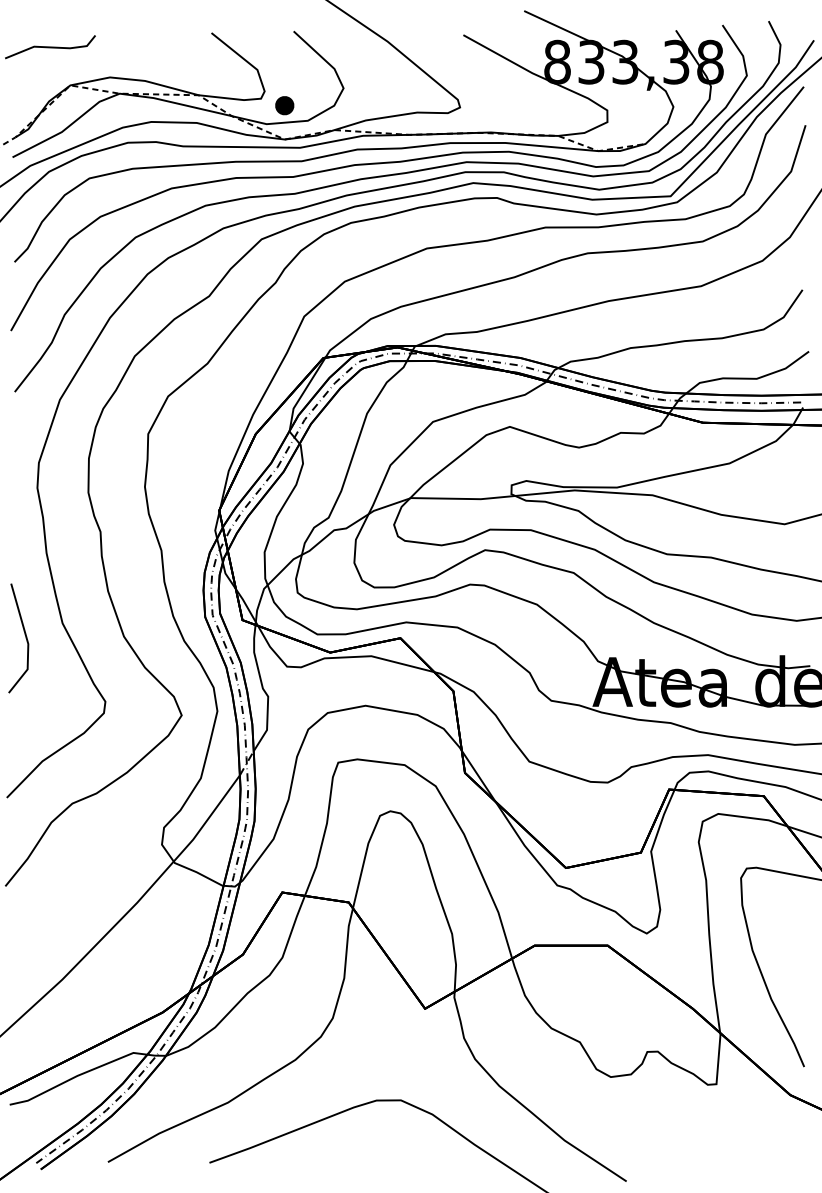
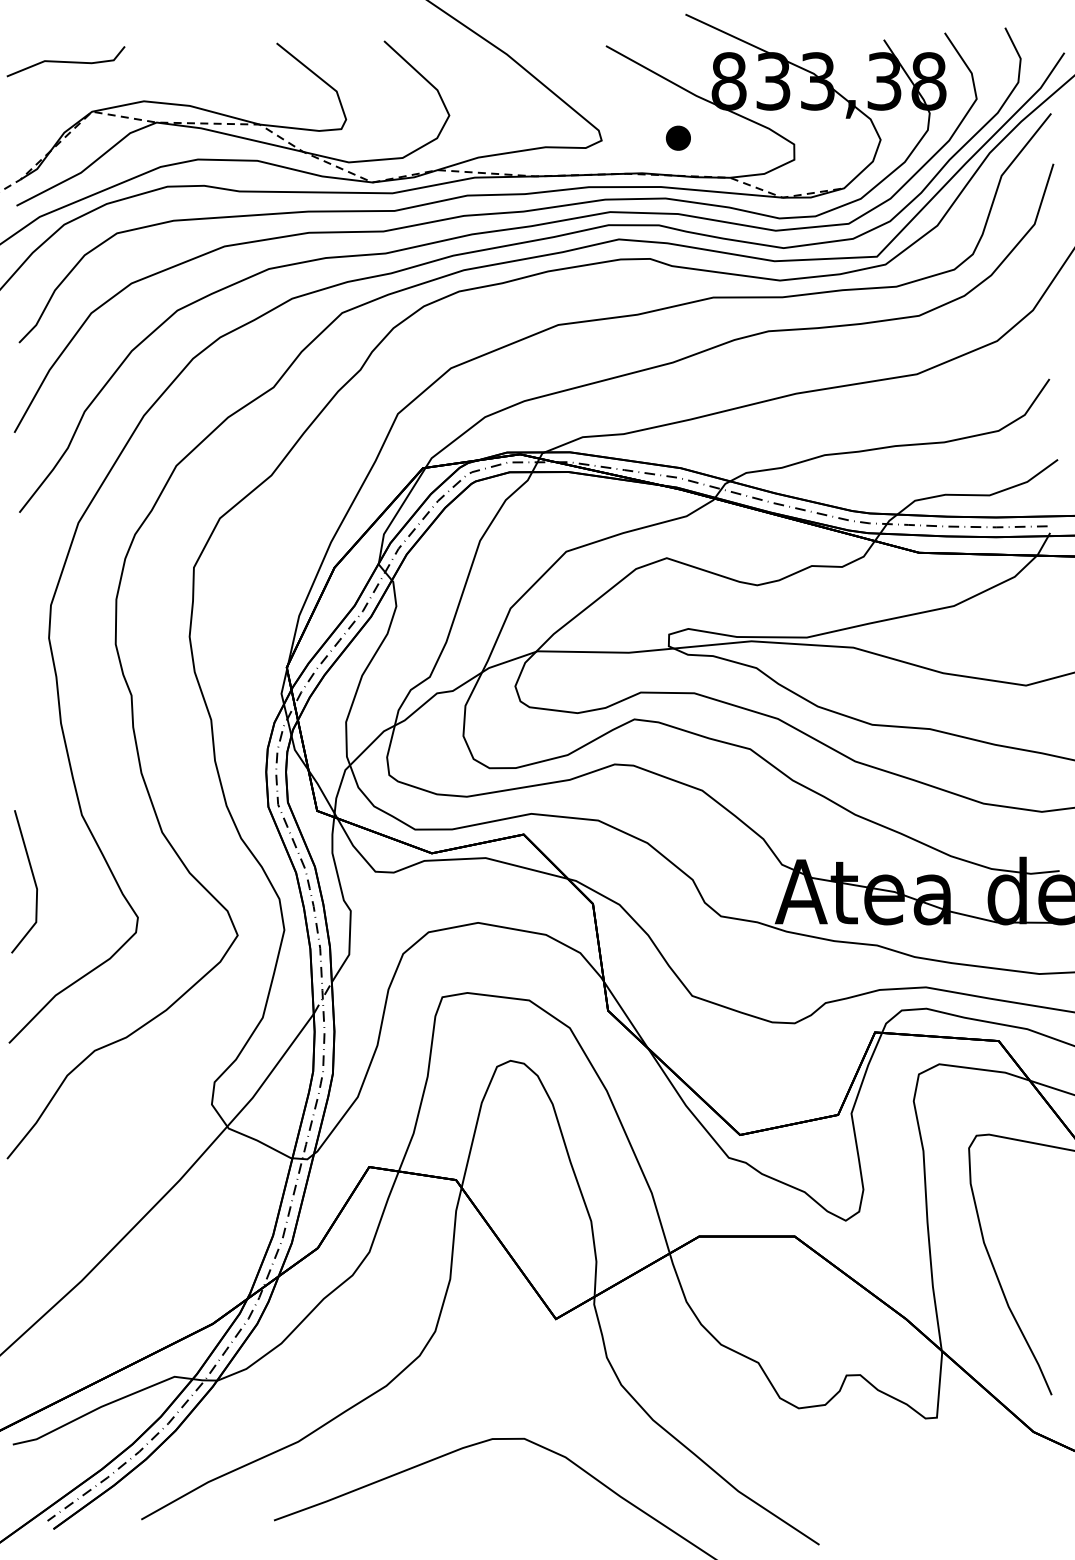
part: (284, 105) -> (677, 137), moved
line: (24, 635) -> (32, 877), moved

